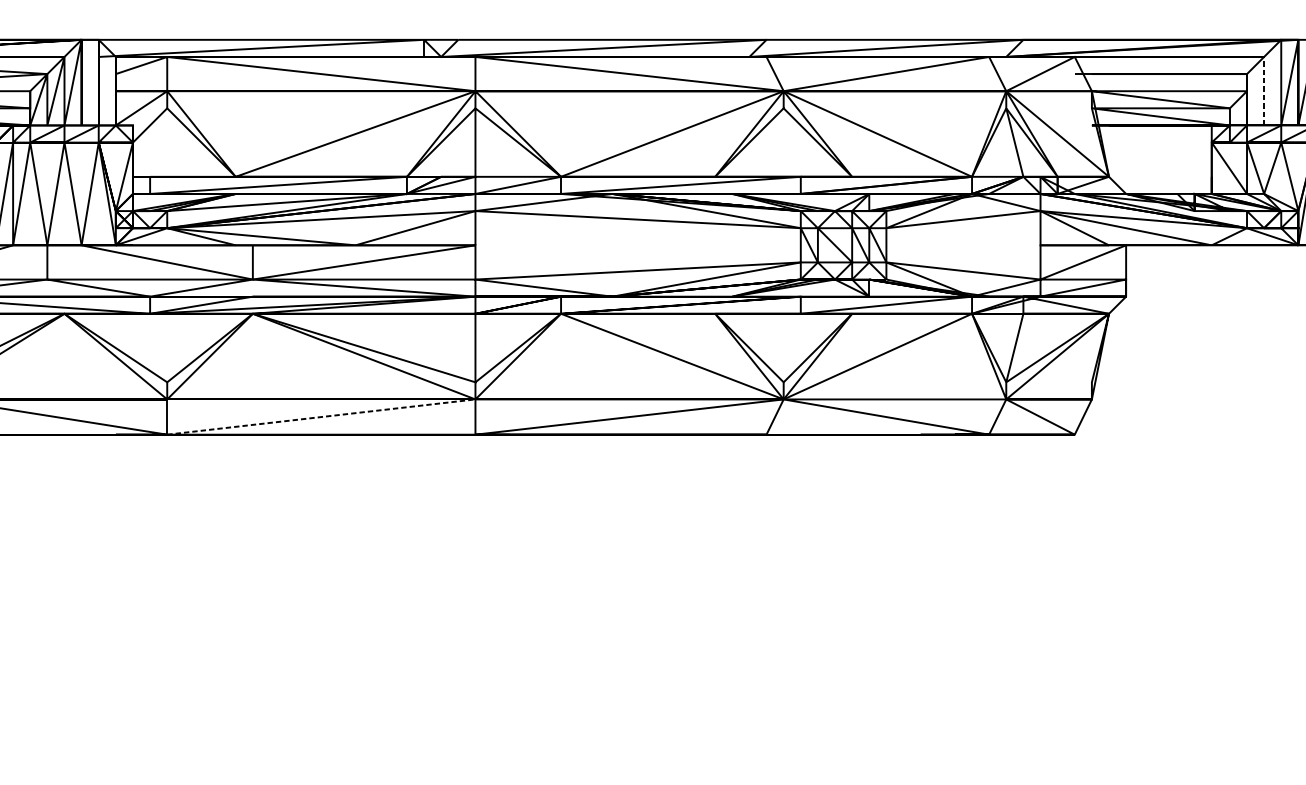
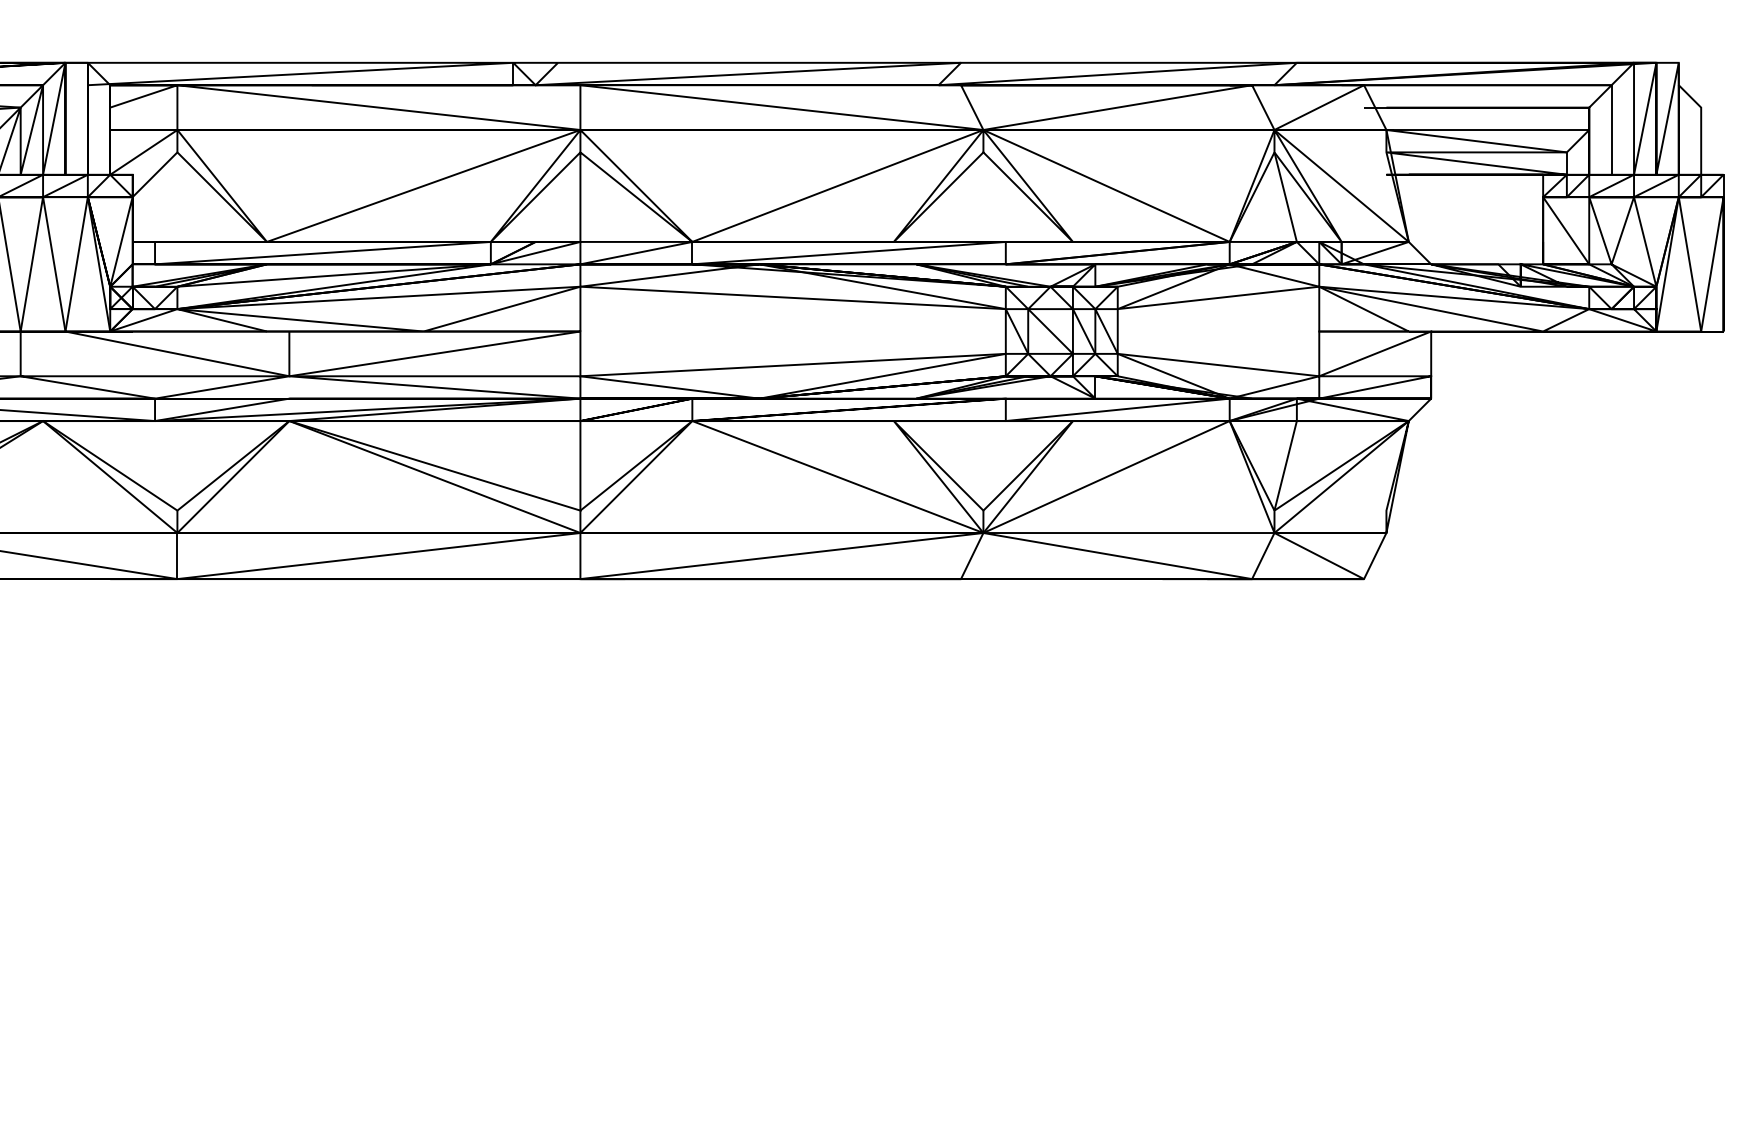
line: (1264, 91) -> (1611, 130), dashed -> solid
line: (321, 417) -> (378, 556), dashed -> solid

